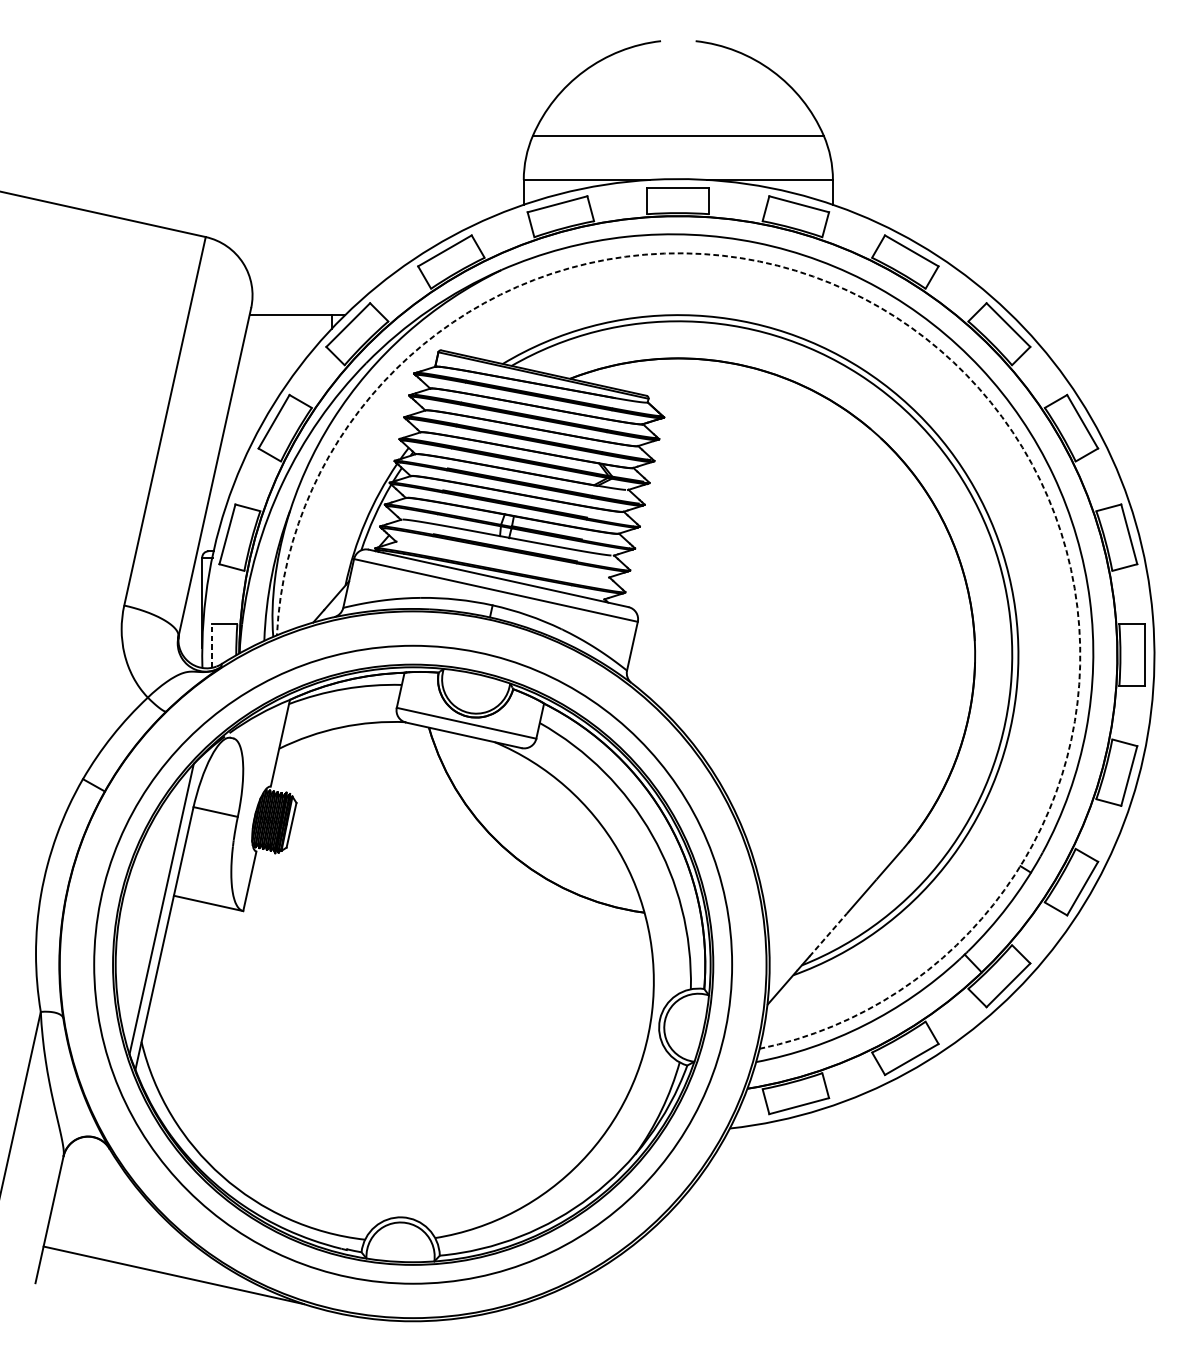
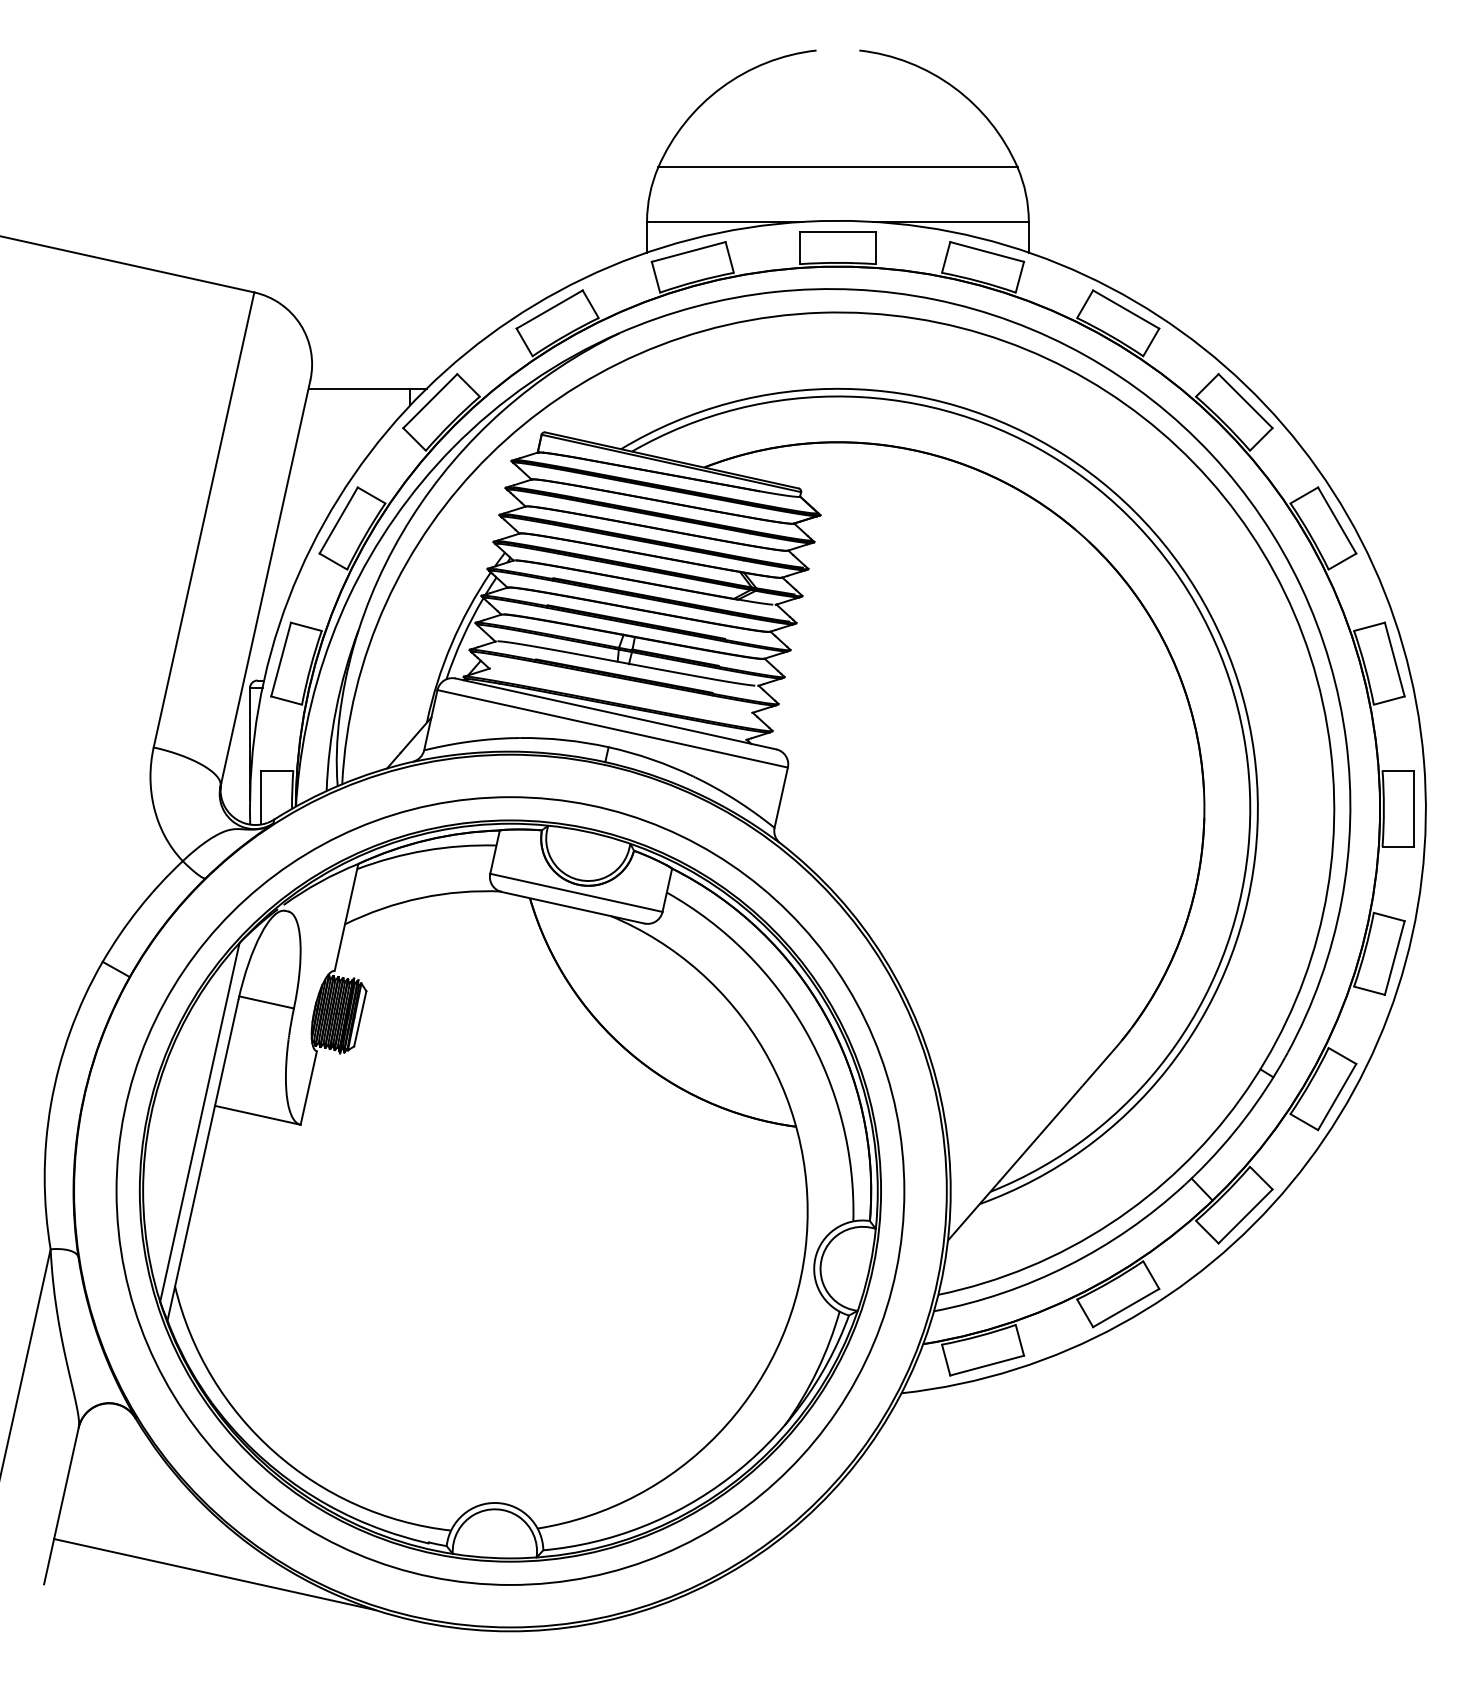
arc: (939, 349) -> (1160, 431), dashed -> solid
line: (211, 646) -> (261, 797), dashed -> solid
line: (828, 935) -> (1023, 1154), dashed -> solid

